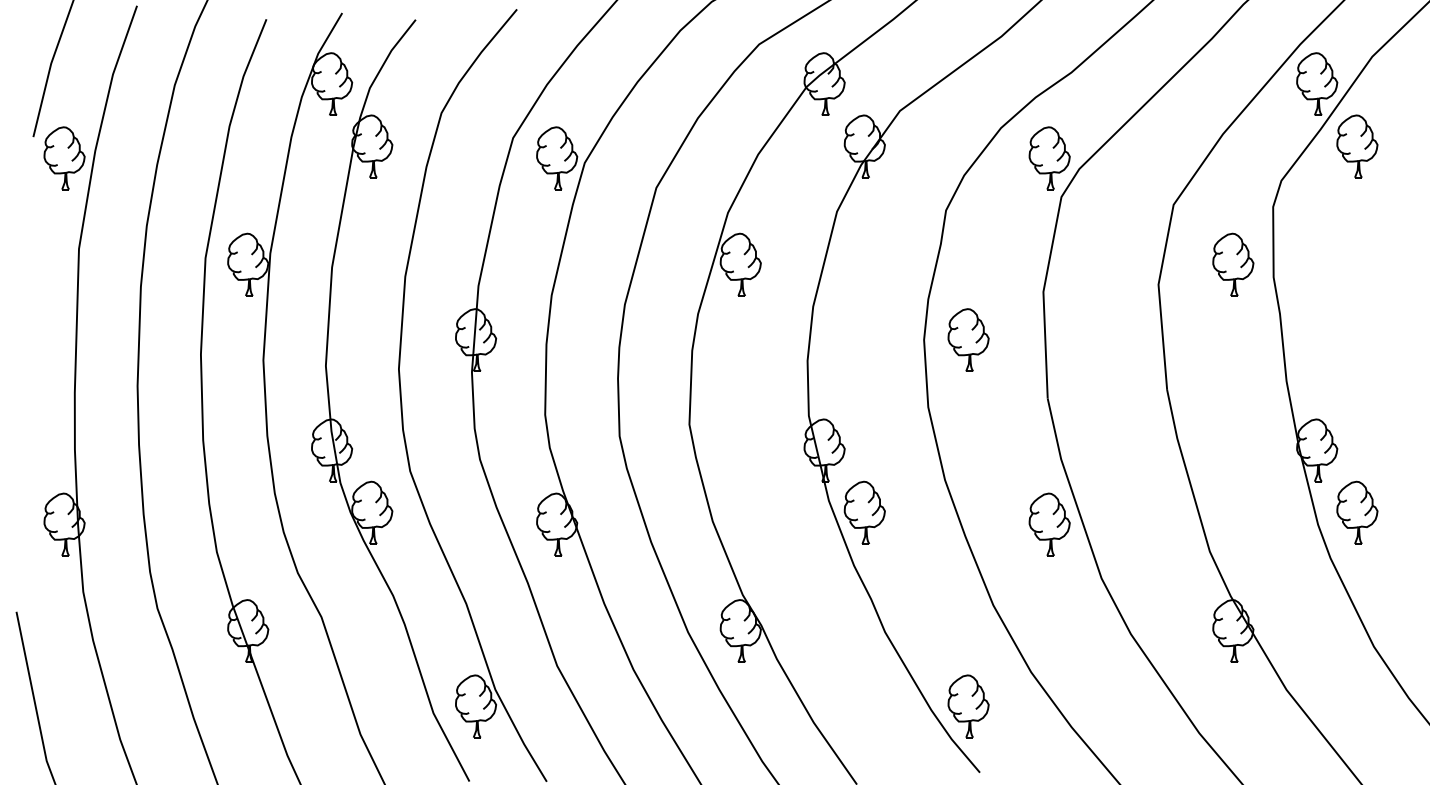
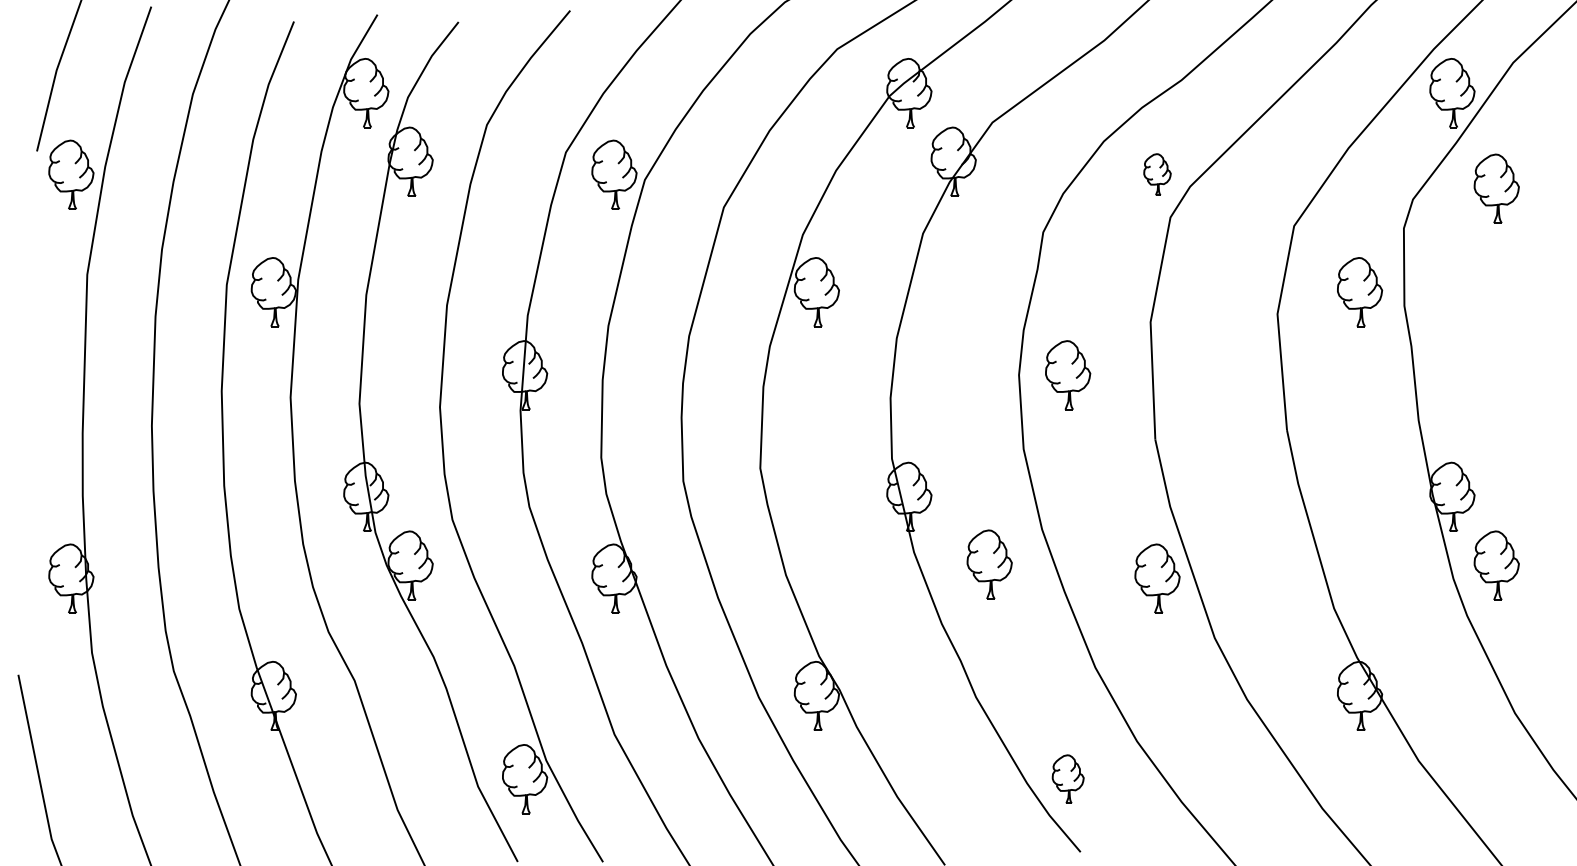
part: (1357, 146) -> (1496, 188), moved
part: (1049, 158) -> (1157, 174), size x0.6
part: (864, 512) -> (989, 564), moved
part: (968, 706) -> (1068, 779), size x0.7

